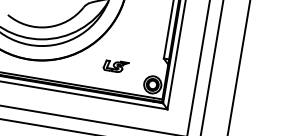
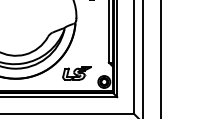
part: (115, 66) -> (76, 73), size x1.67

